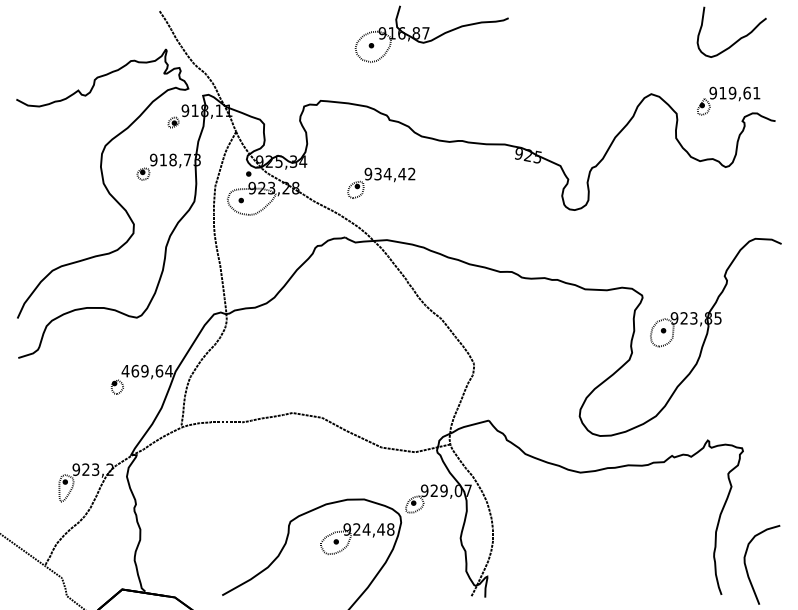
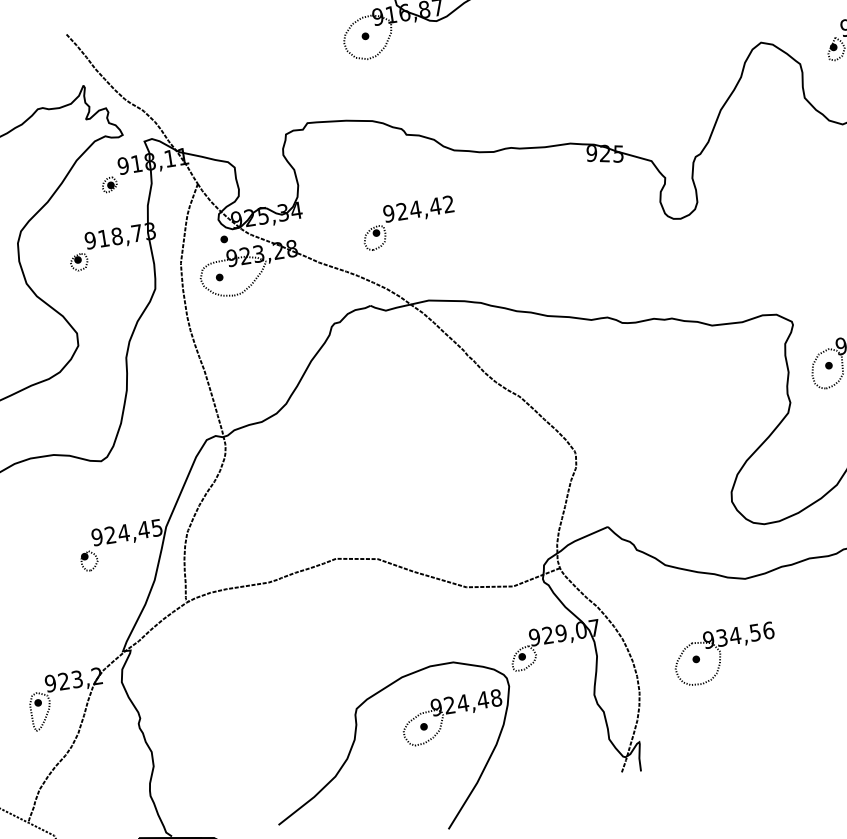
text: (377, 174) -> (401, 212), 934,42 -> 924,42
text: (147, 370) -> (127, 531), 469,64 -> 924,45
part: (557, 524) -> (724, 655), added

